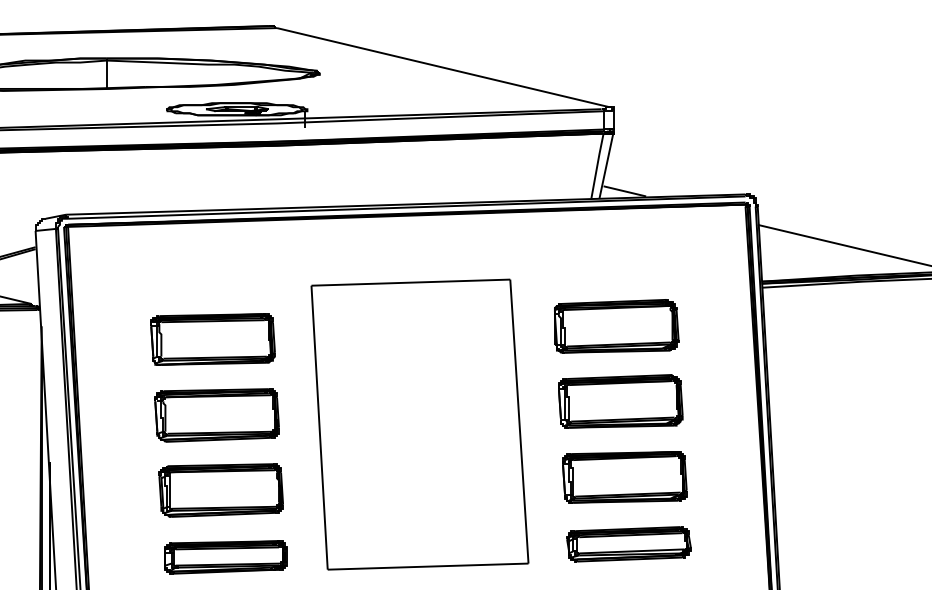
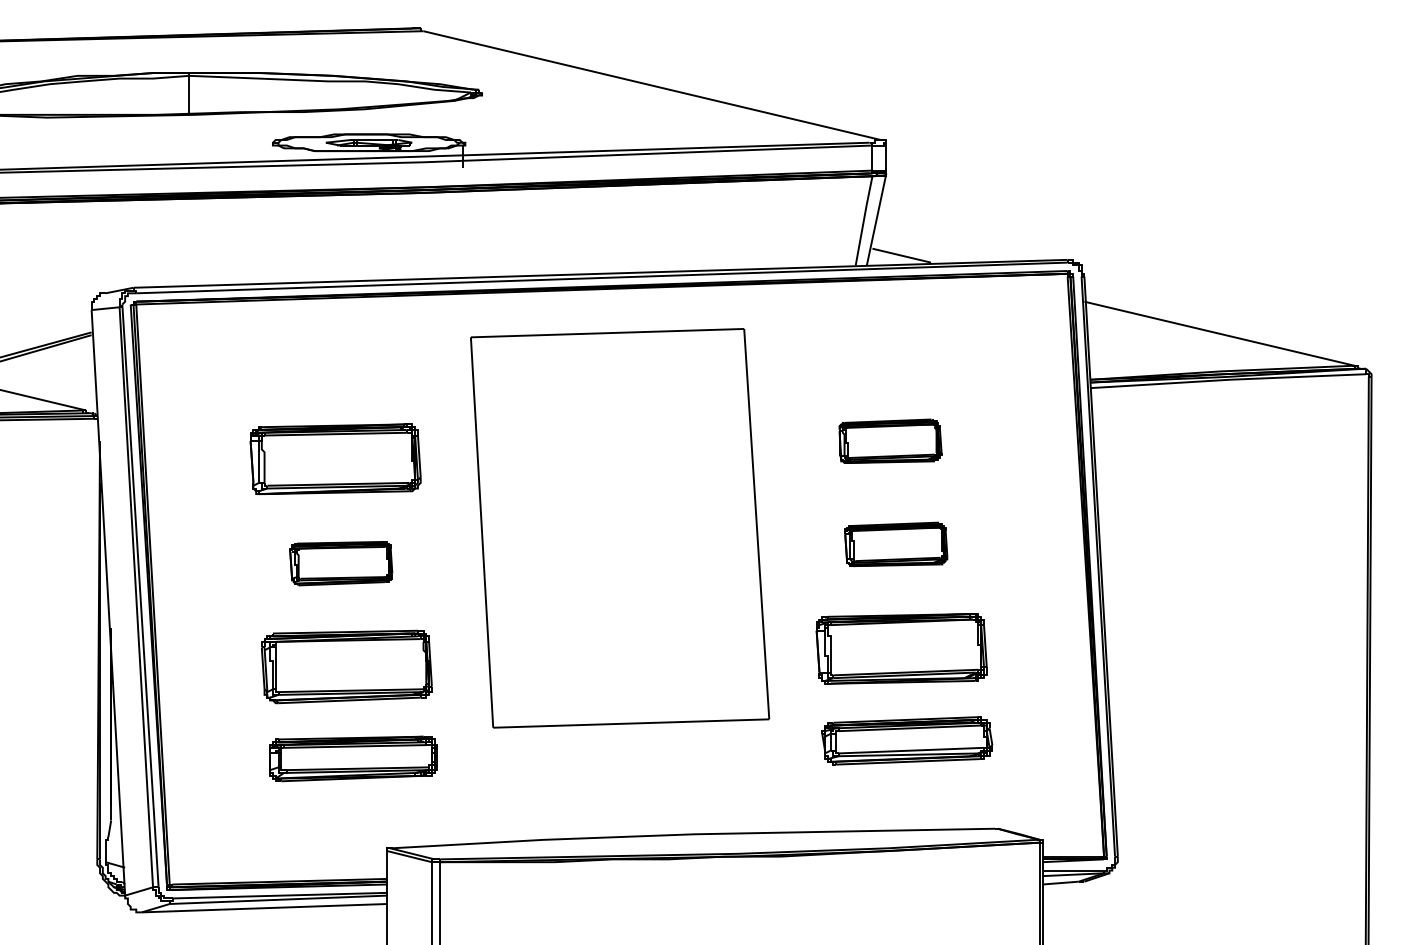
part: (616, 326) -> (890, 441), size x0.6
part: (621, 401) -> (896, 544), size x0.6
part: (217, 415) -> (341, 563), size x0.6
part: (420, 424) -> (620, 528), moved

